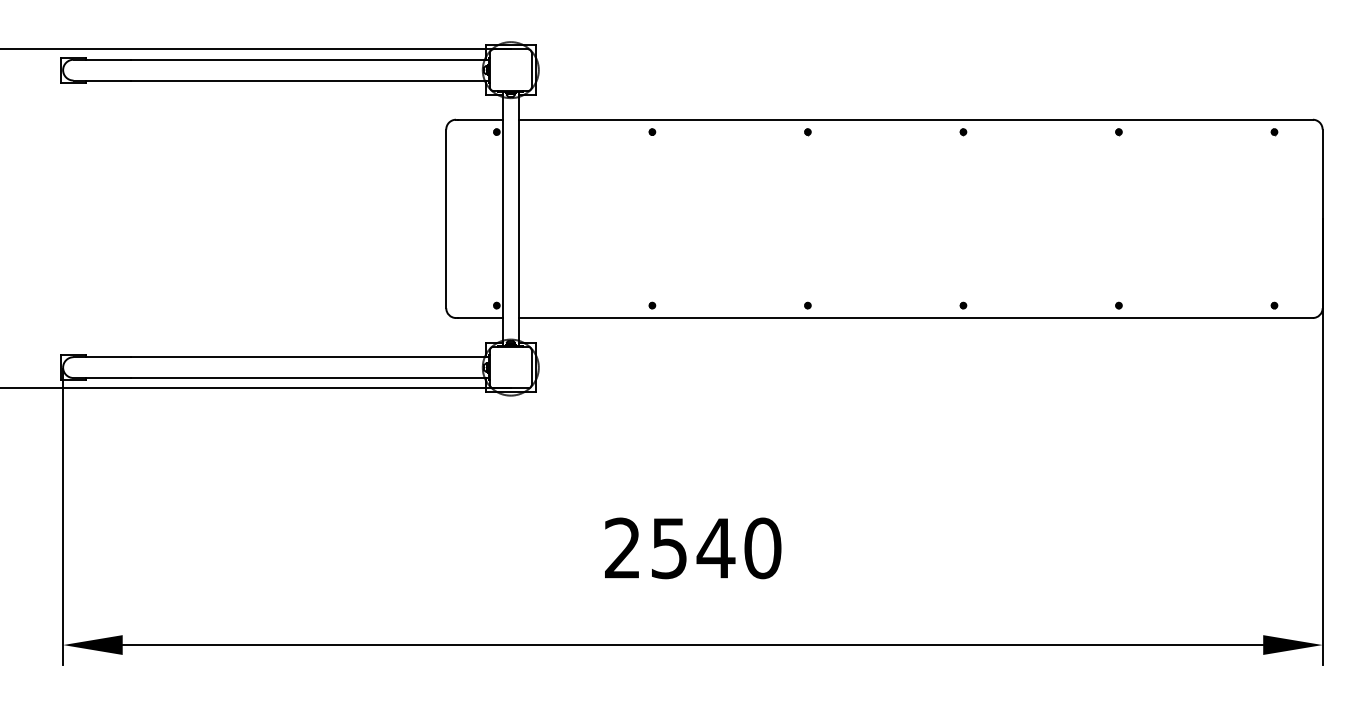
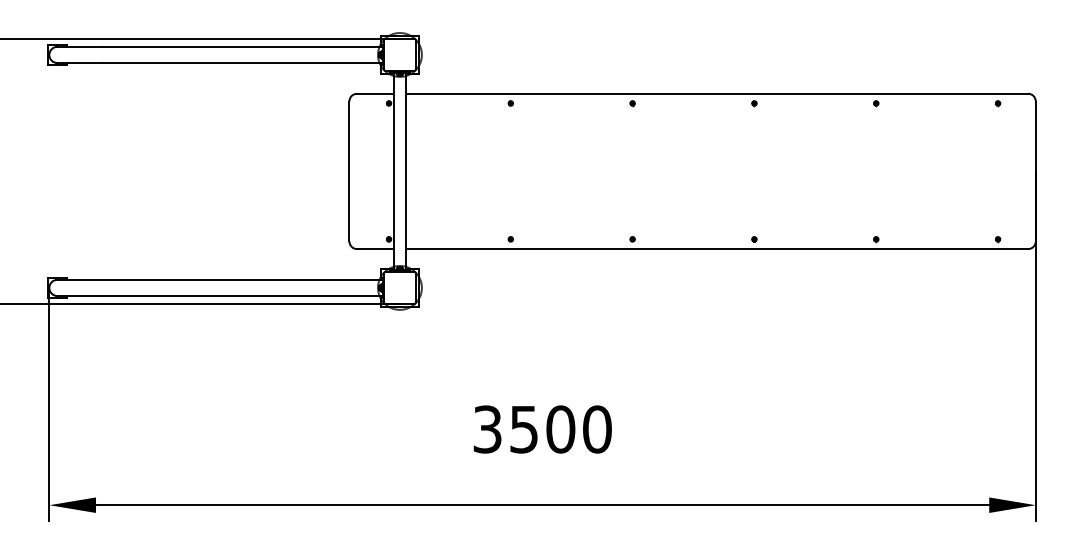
text: (670, 548) -> (525, 429), 2540 -> 3500

